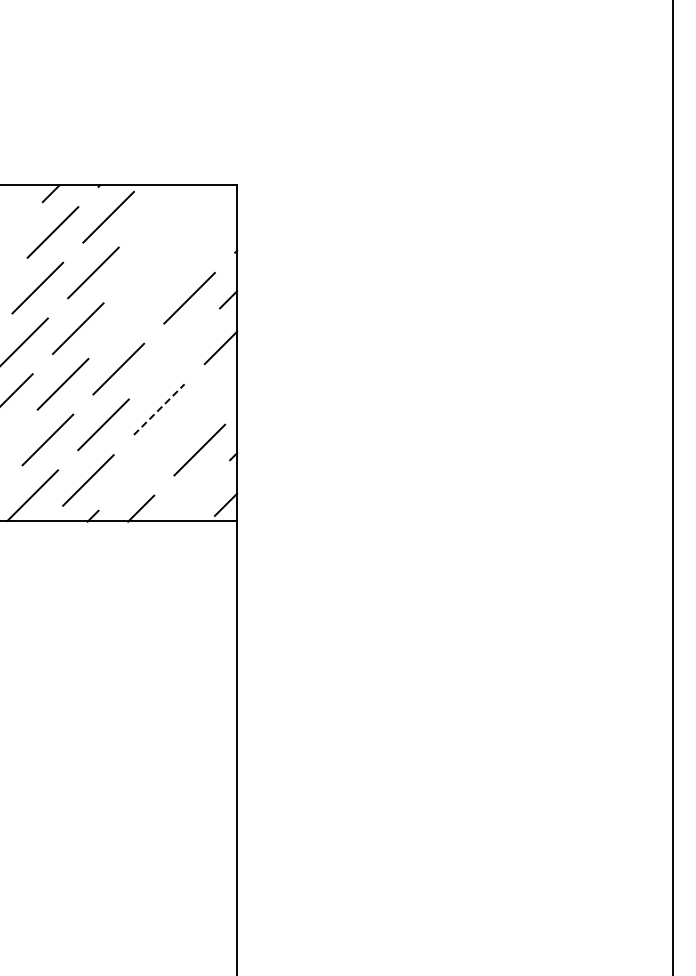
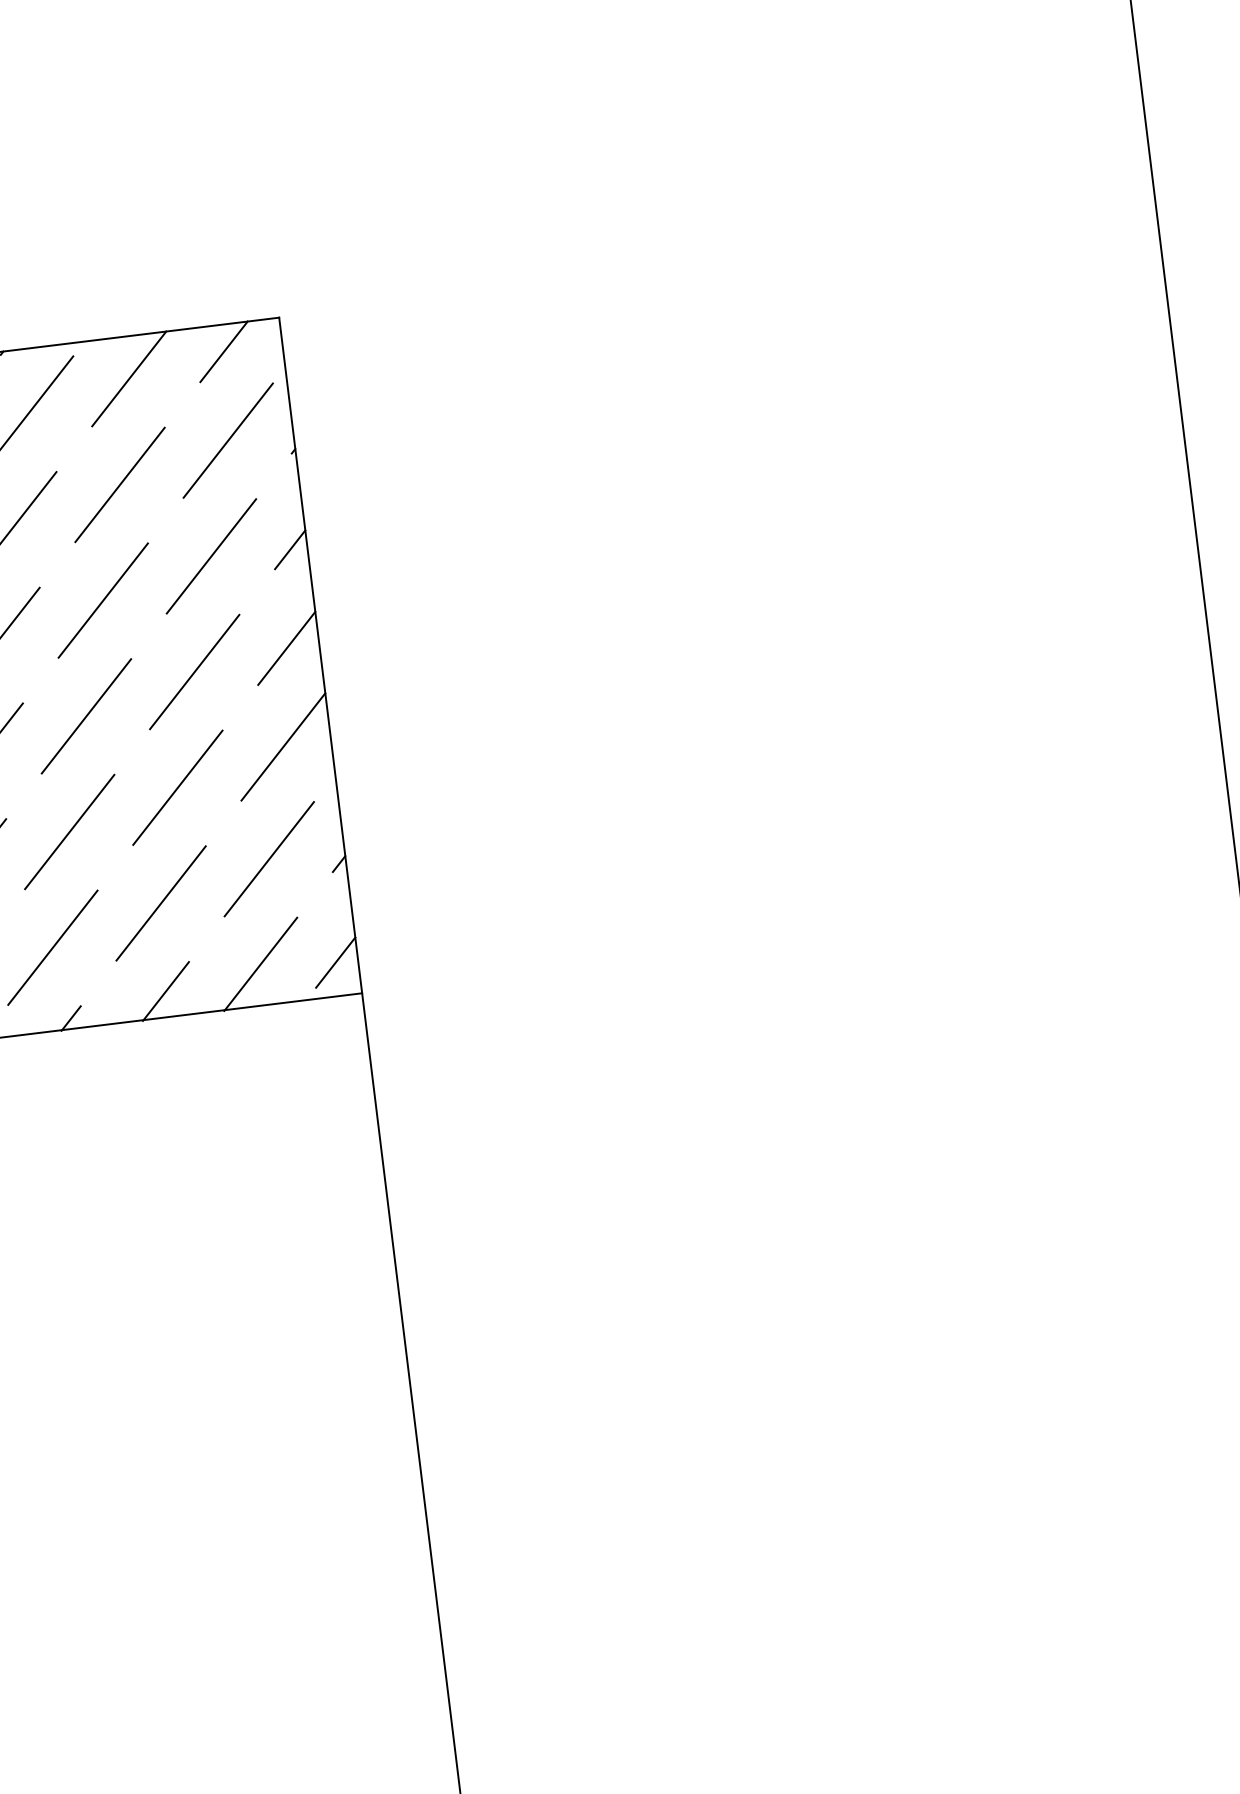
line: (207, 198) -> (222, 351), added
line: (160, 206) -> (130, 379), added
line: (204, 242) -> (227, 440), added
line: (148, 257) -> (118, 484), added
line: (133, 313) -> (102, 600), added
line: (174, 353) -> (194, 671), added
line: (213, 395) -> (283, 745), added
line: (159, 409) -> (178, 787), dashed -> solid
line: (143, 464) -> (159, 902), added
line: (188, 500) -> (259, 963), added

